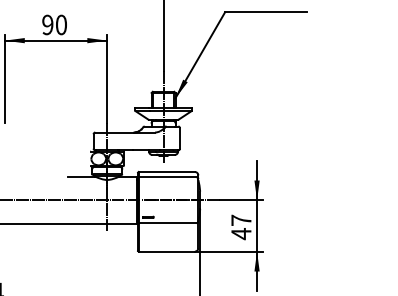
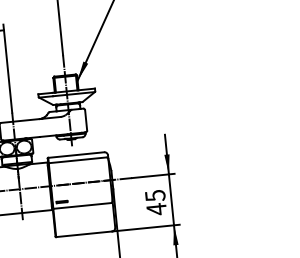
text: (241, 220) -> (155, 195), 47 -> 45

